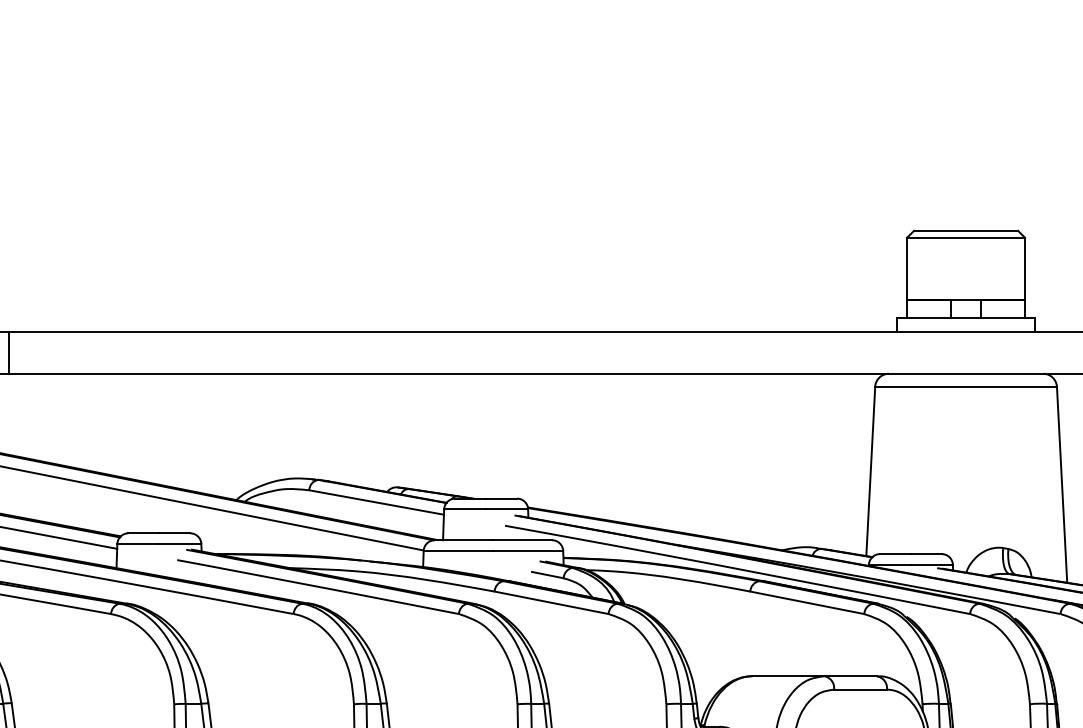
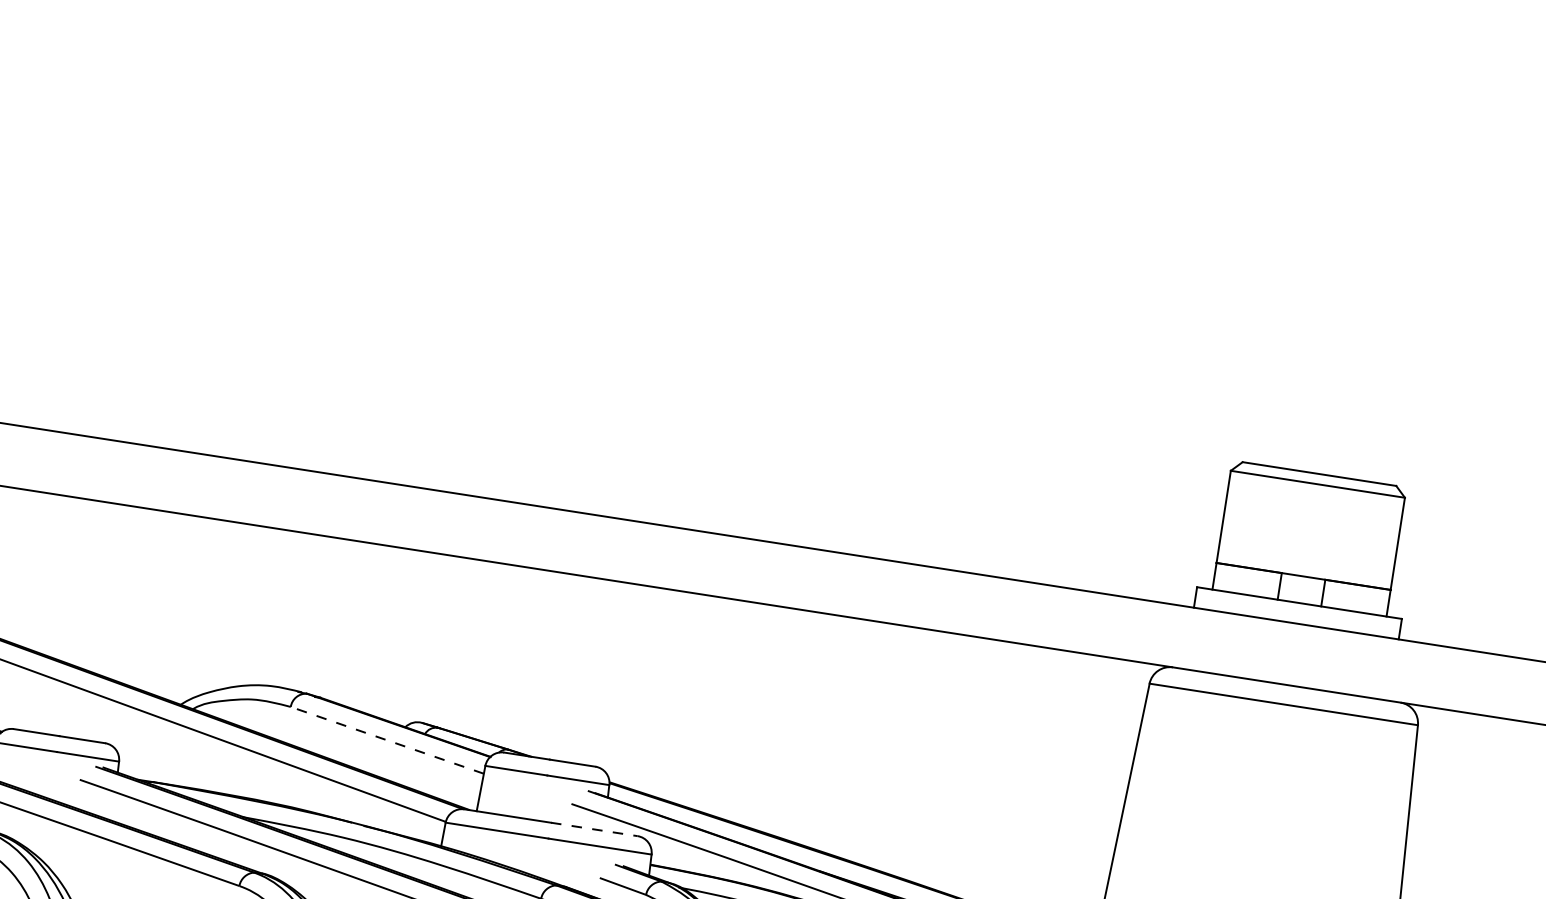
line: (376, 502) -> (387, 740), solid -> dashed
line: (523, 540) -> (595, 829), solid -> dashed

